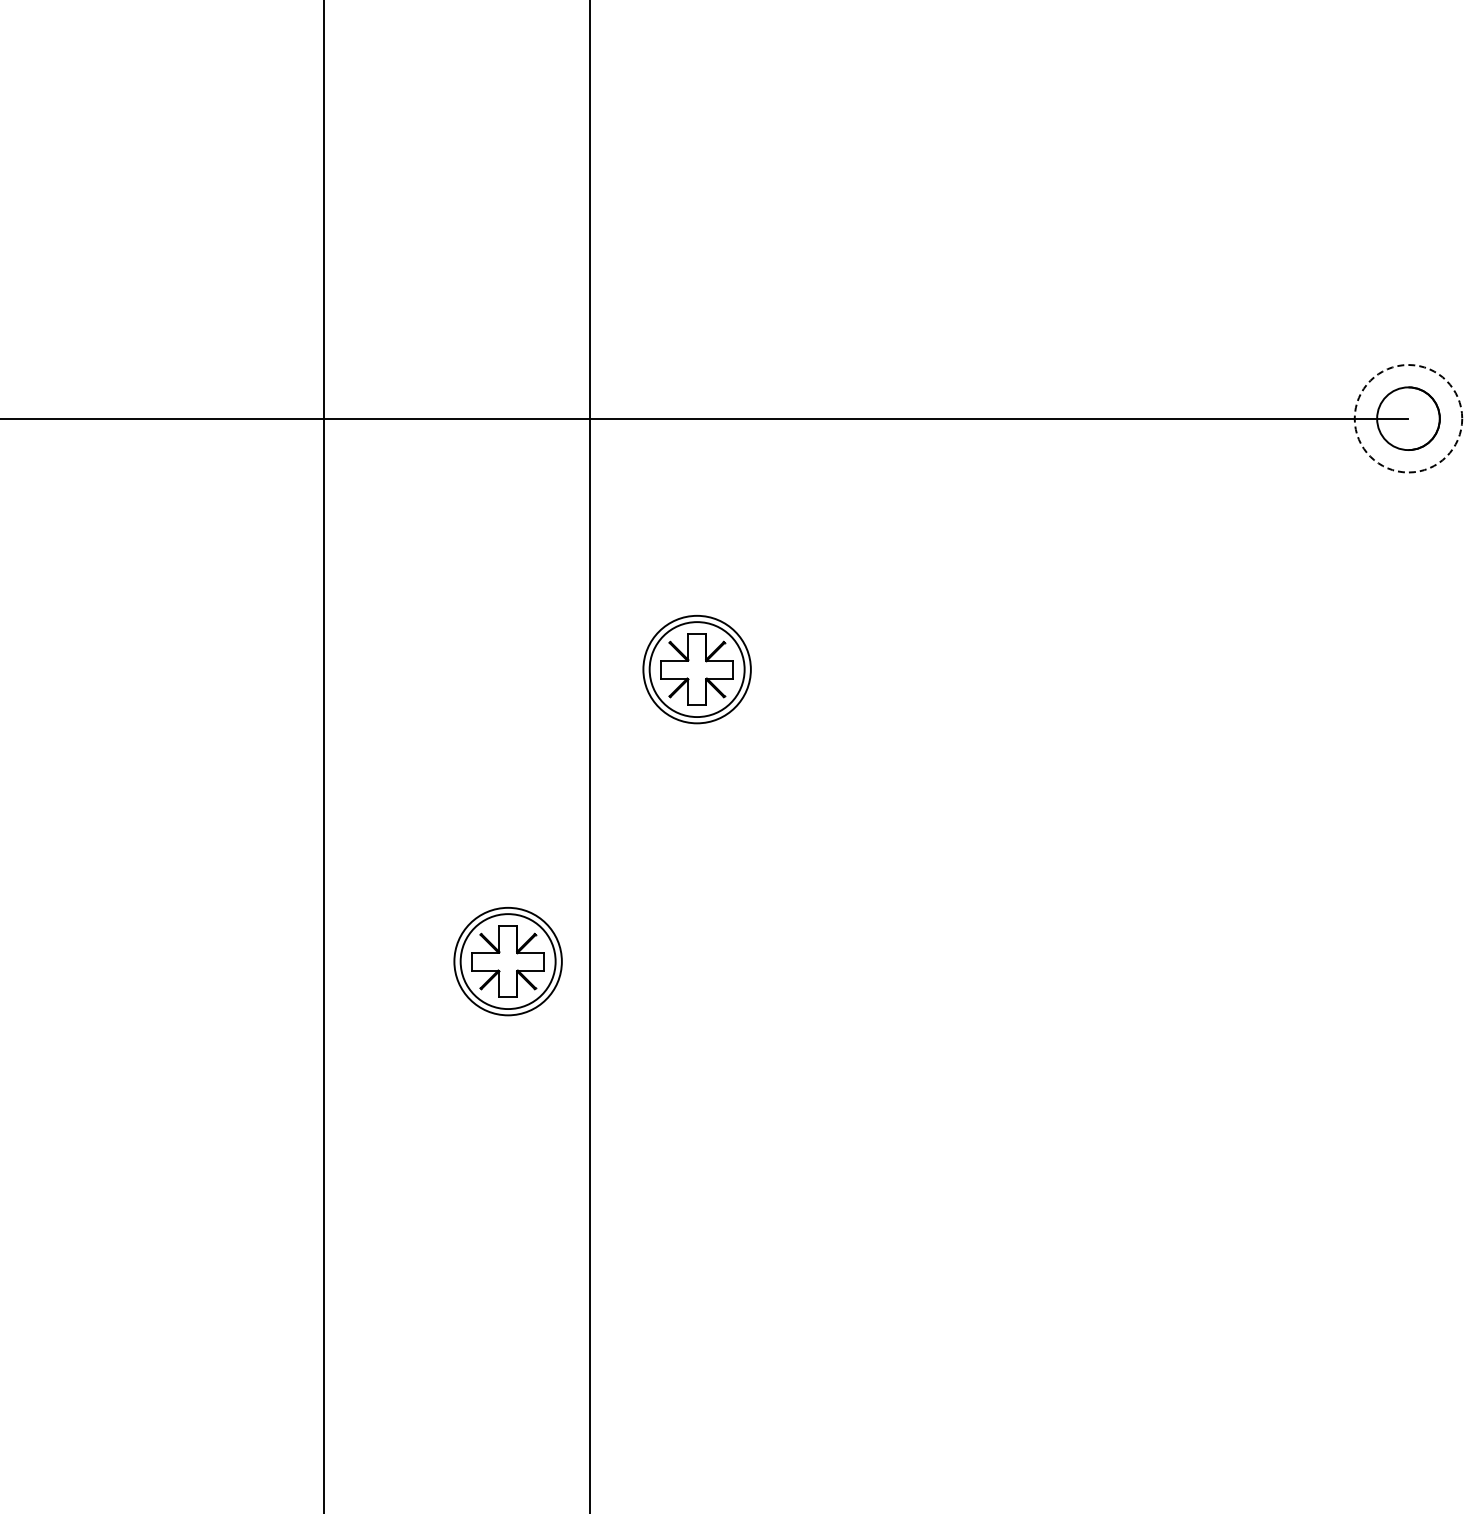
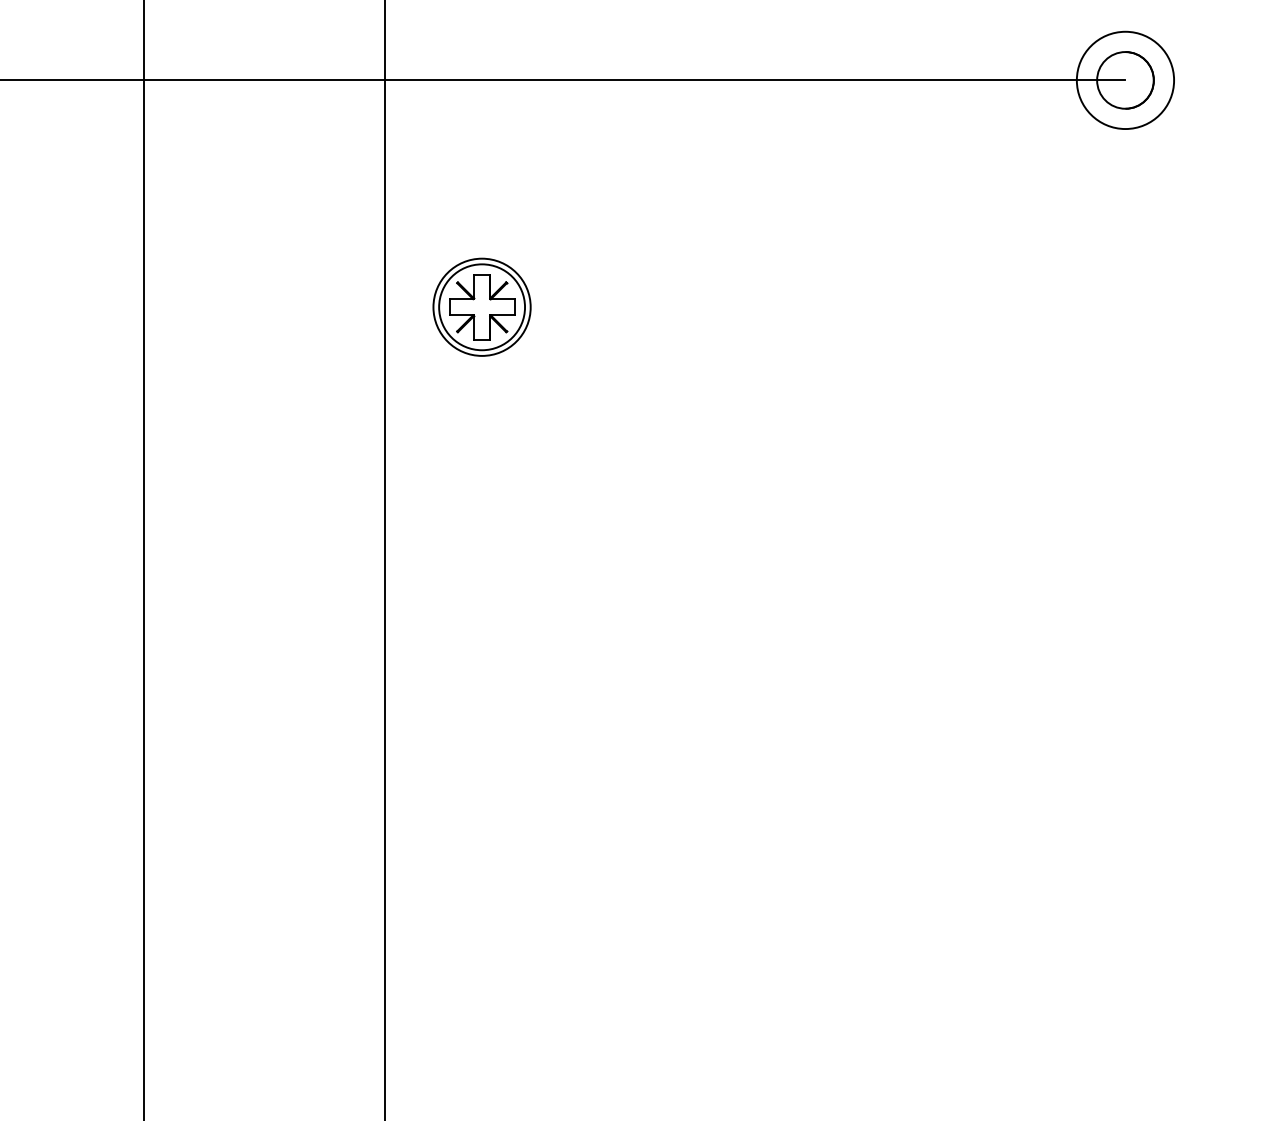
circle: (1408, 418) -> (1125, 80), dashed -> solid
part: (507, 961) -> (310, 571), removed

